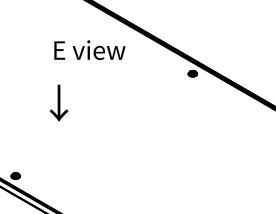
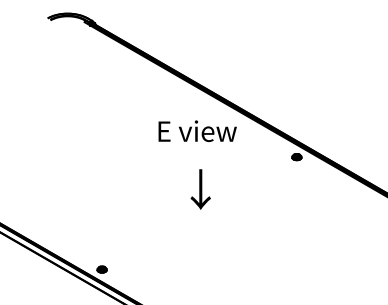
text: (89, 49) -> (197, 130), moved
text: (58, 103) -> (200, 189), moved

